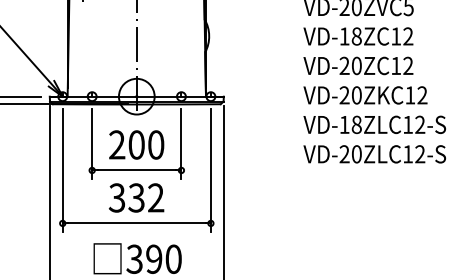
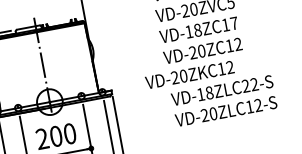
text: (408, 36) -> (234, 23), VD-18ZC12 -> VD-18ZC17
text: (365, 95) -> (189, 75), moved
text: (408, 124) -> (246, 85), VD-18ZLC12-S -> VD-18ZLC22-S

